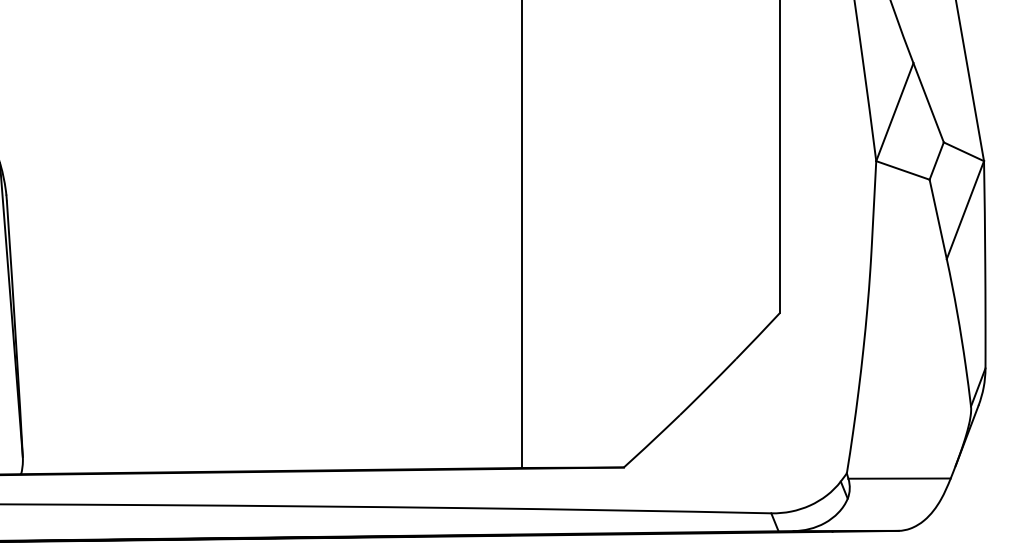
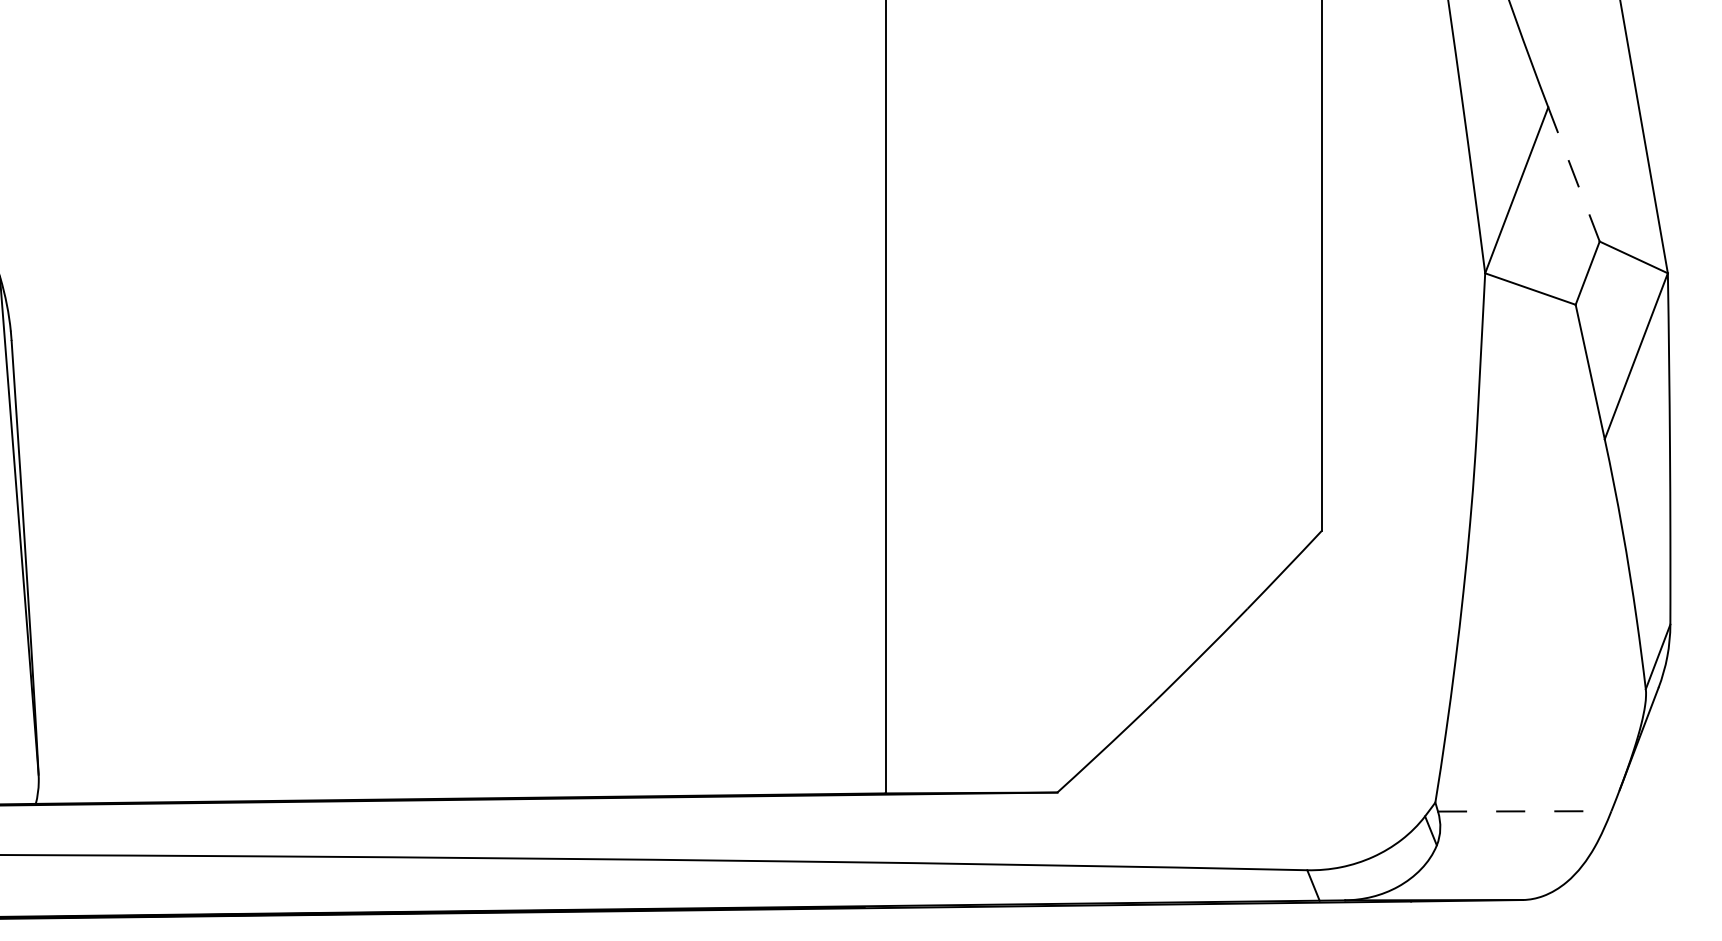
line: (928, 102) -> (1573, 173), solid -> dashed
line: (900, 478) -> (1526, 811), solid -> dashed

